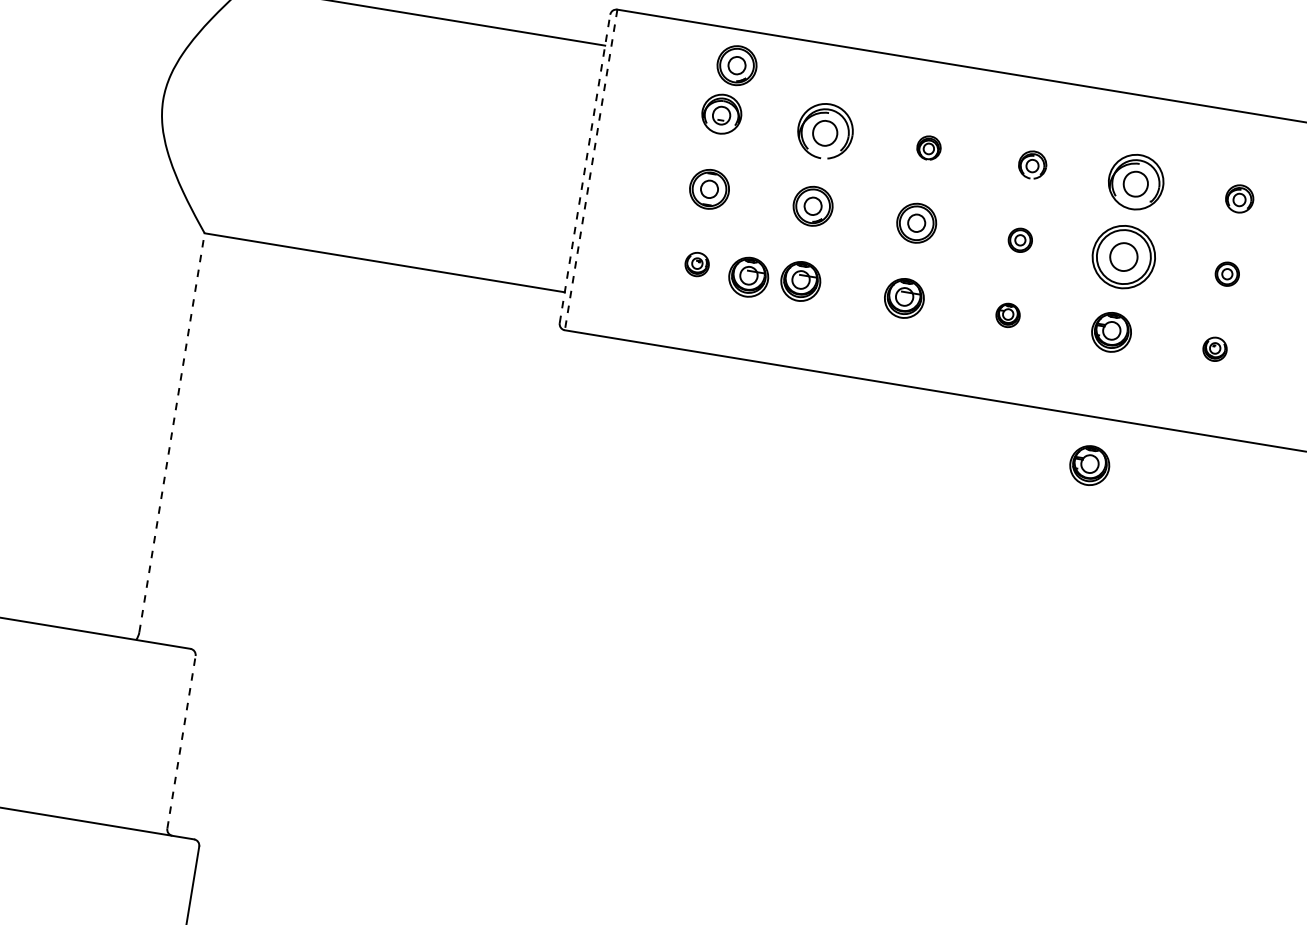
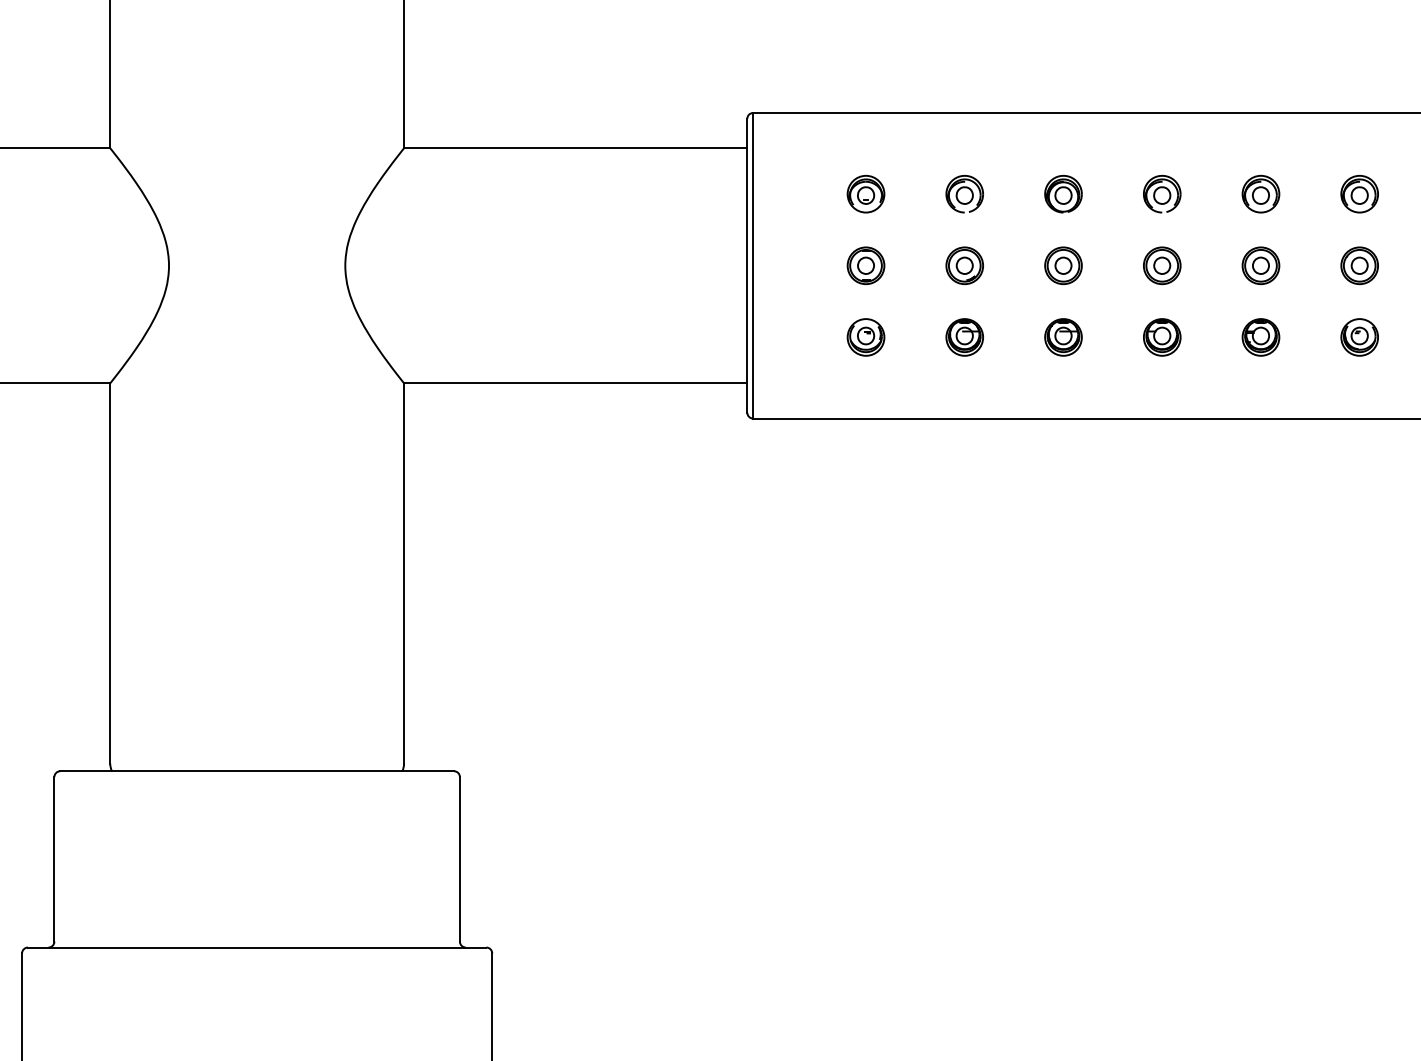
part: (736, 65) -> (872, 146), removed
part: (825, 130) -> (964, 193), size x0.71
part: (929, 147) -> (1063, 193), size x1.67
part: (1032, 164) -> (1162, 193), size x1.43
line: (585, 168) -> (747, 265), dashed -> solid
line: (591, 169) -> (753, 265), dashed -> solid
part: (1135, 181) -> (1260, 193), size x0.71
part: (1239, 198) -> (1359, 193), size x1.43
part: (1020, 239) -> (1162, 265), size x1.67
part: (1123, 256) -> (1260, 265), size x0.62
part: (696, 264) -> (865, 337), size x1.67
part: (1227, 273) -> (1359, 265), size x1.67
part: (748, 277) -> (915, 341), removed
part: (1008, 315) -> (1162, 337), size x1.67
part: (1214, 349) -> (1359, 337), size x1.67
line: (172, 431) -> (404, 572), dashed -> solid
part: (1089, 465) -> (1260, 464), removed
line: (181, 741) -> (459, 858), dashed -> solid

